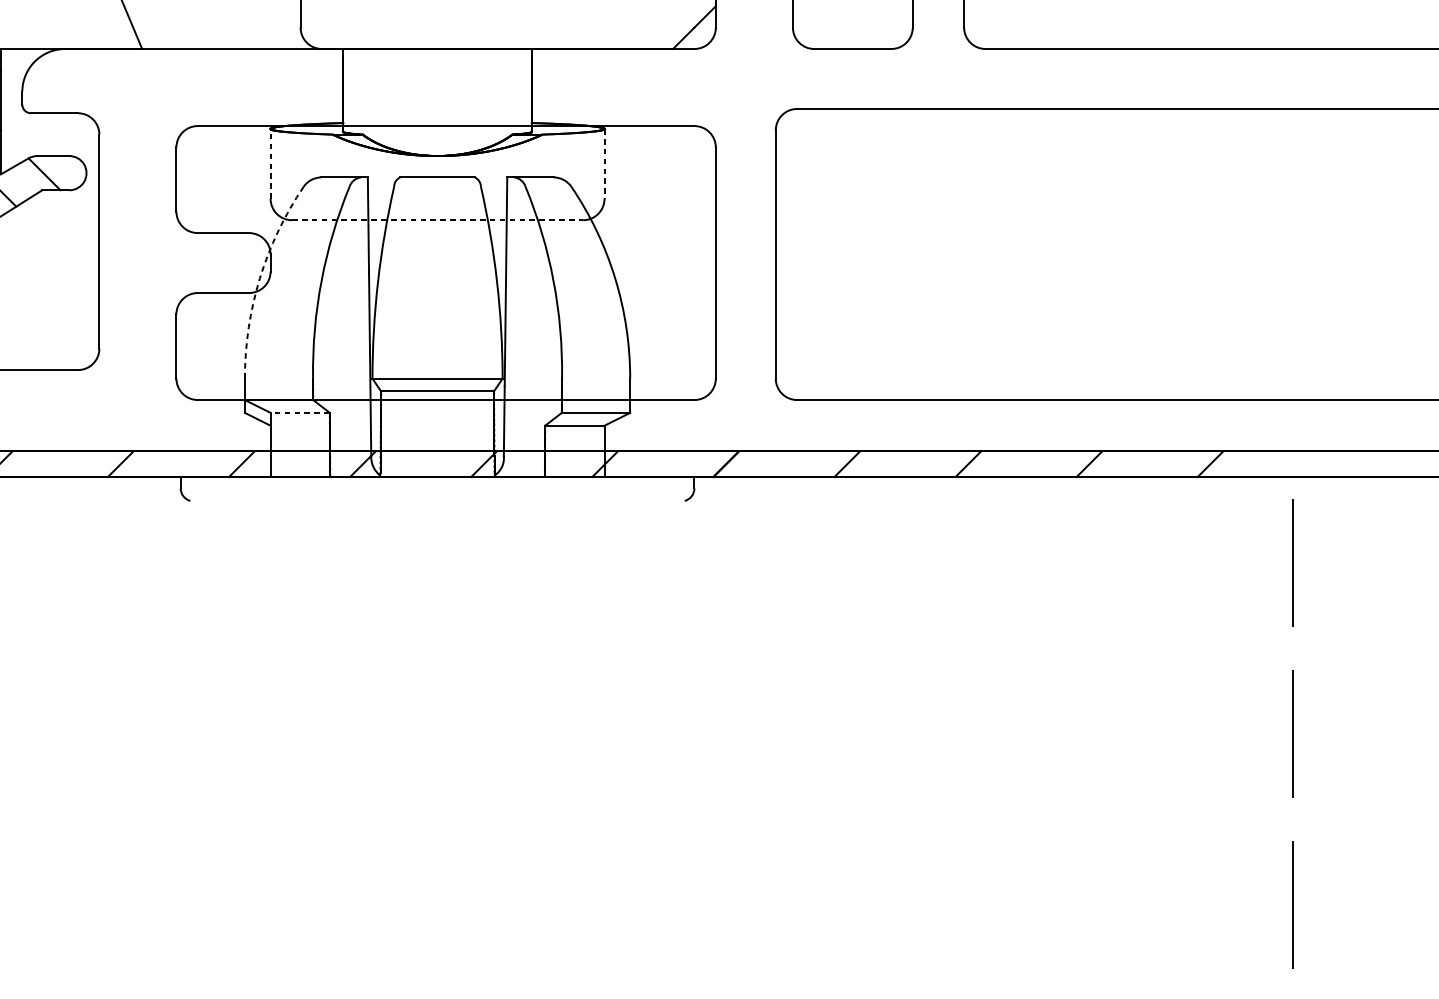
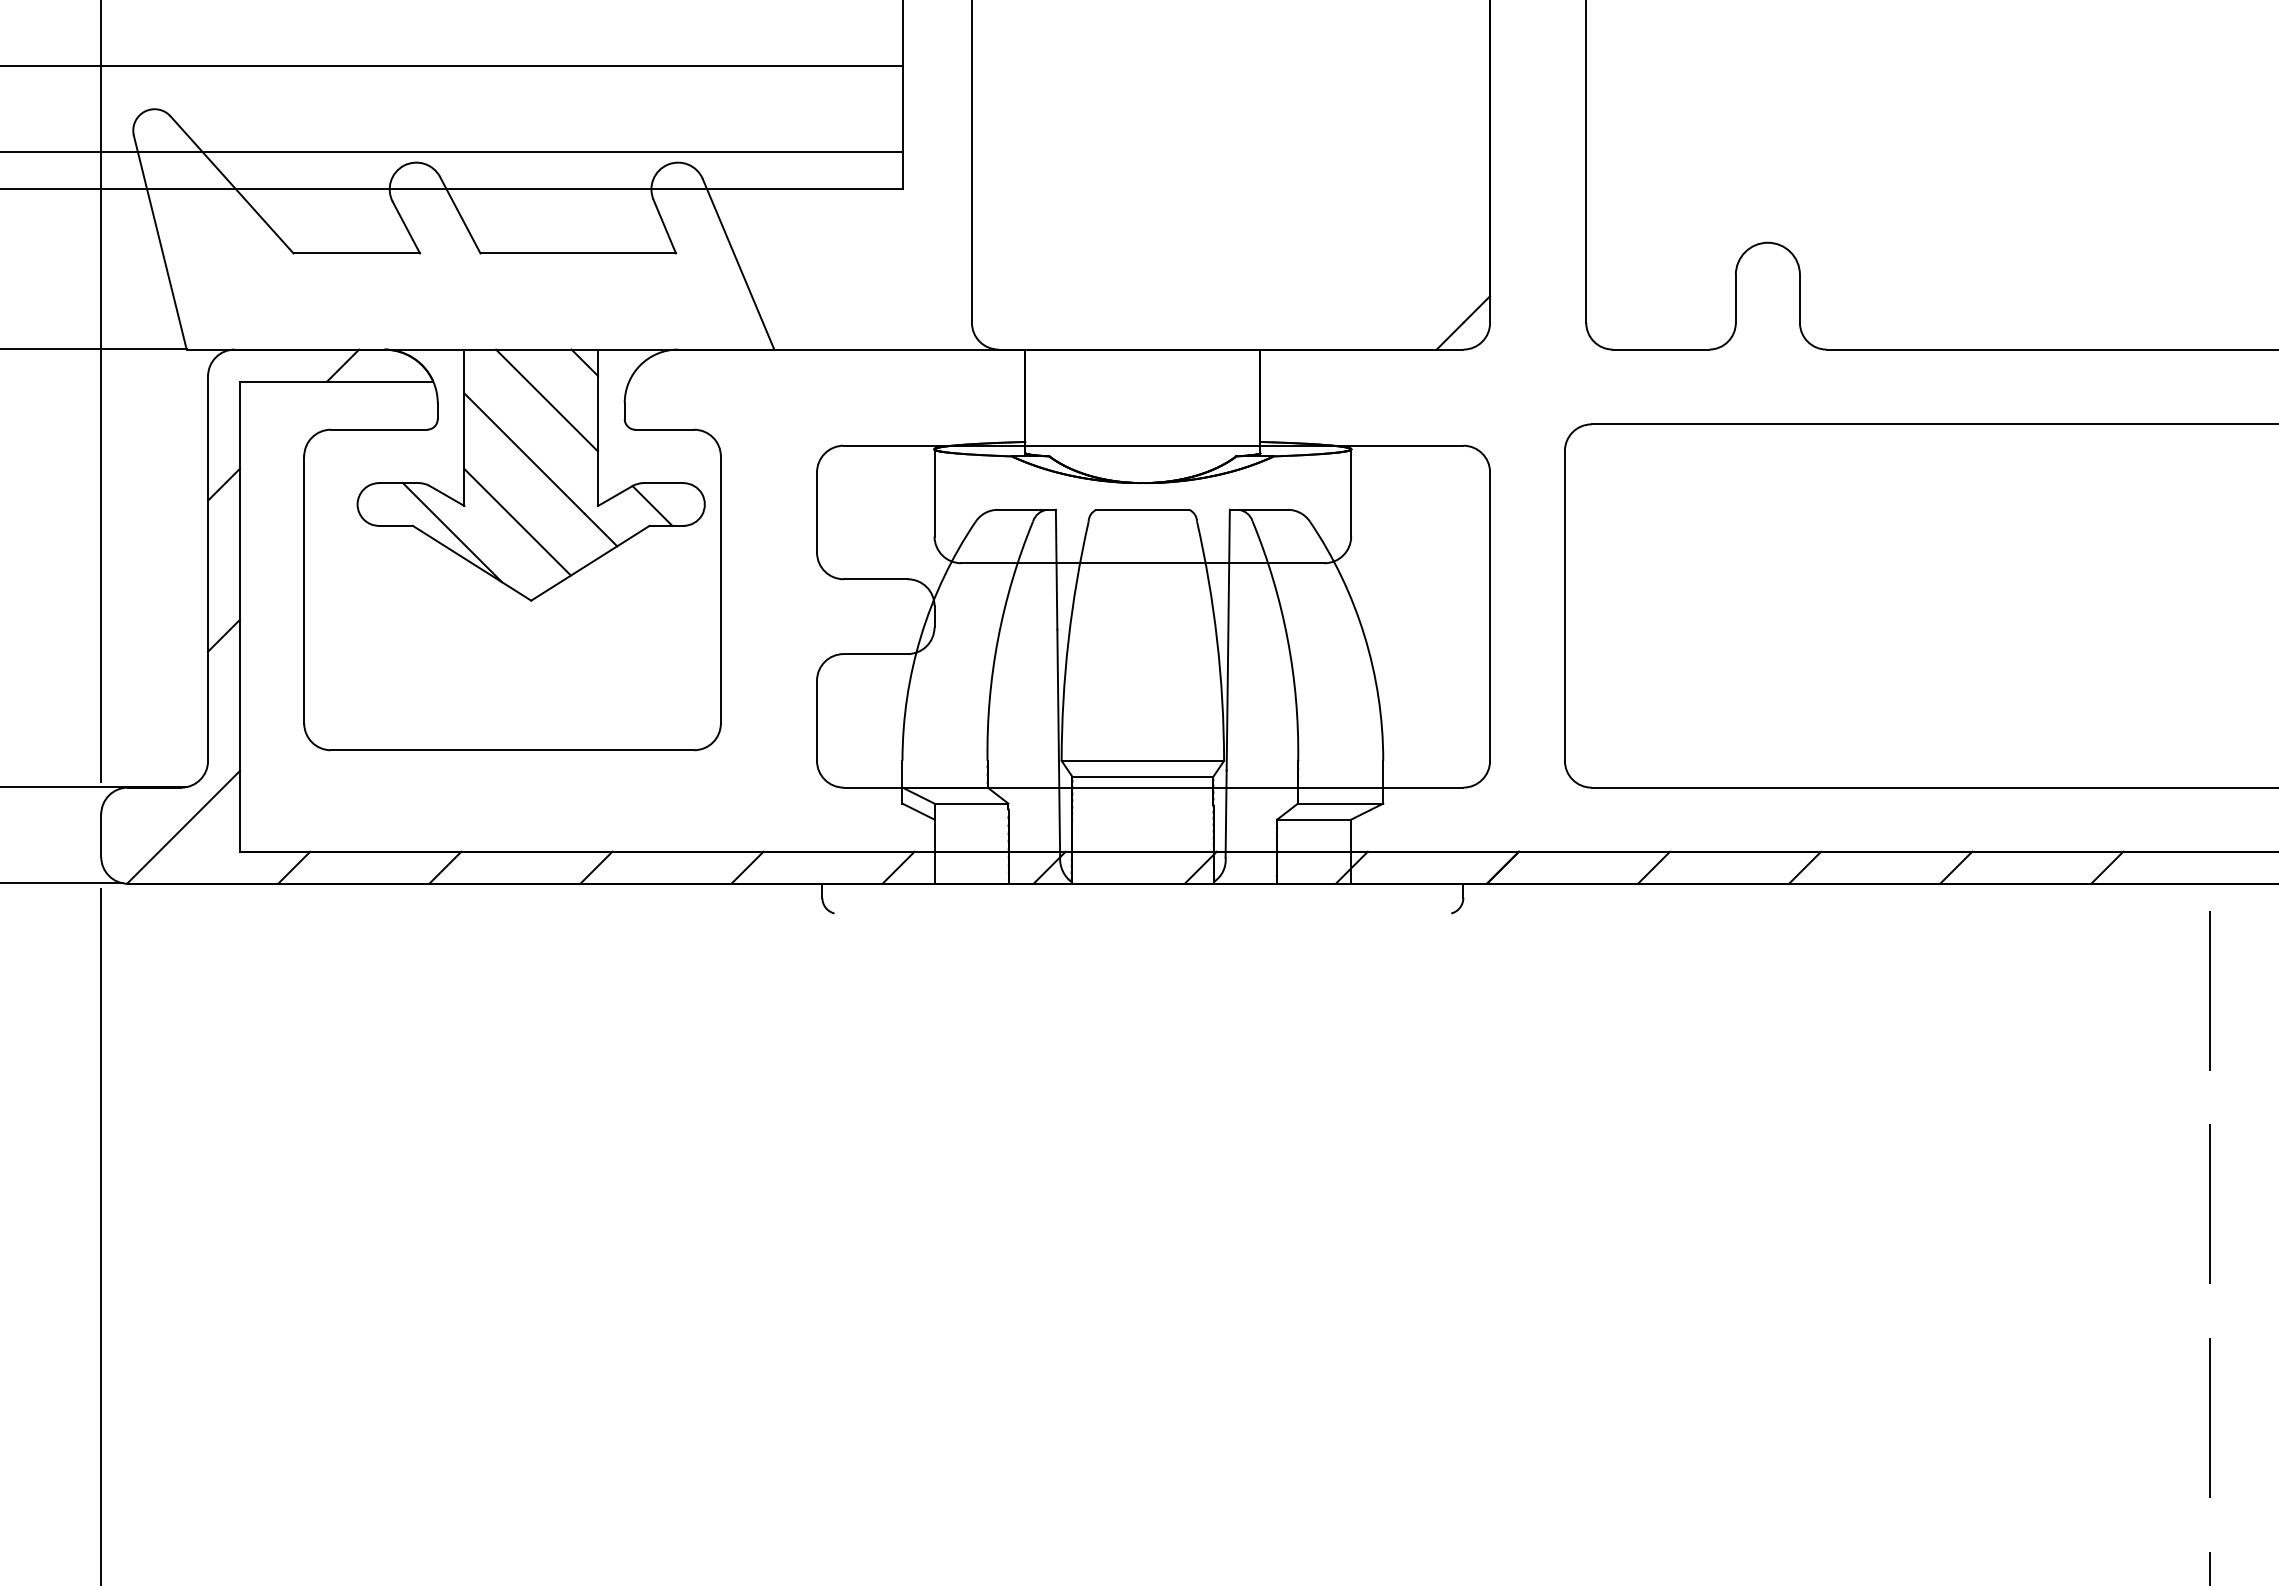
line: (270, 163) -> (934, 492), dashed -> solid
line: (604, 163) -> (1351, 492), dashed -> solid
line: (437, 220) -> (1142, 563), dashed -> solid
arc: (260, 278) -> (921, 635), dashed -> solid
line: (300, 412) -> (971, 803), dashed -> solid

